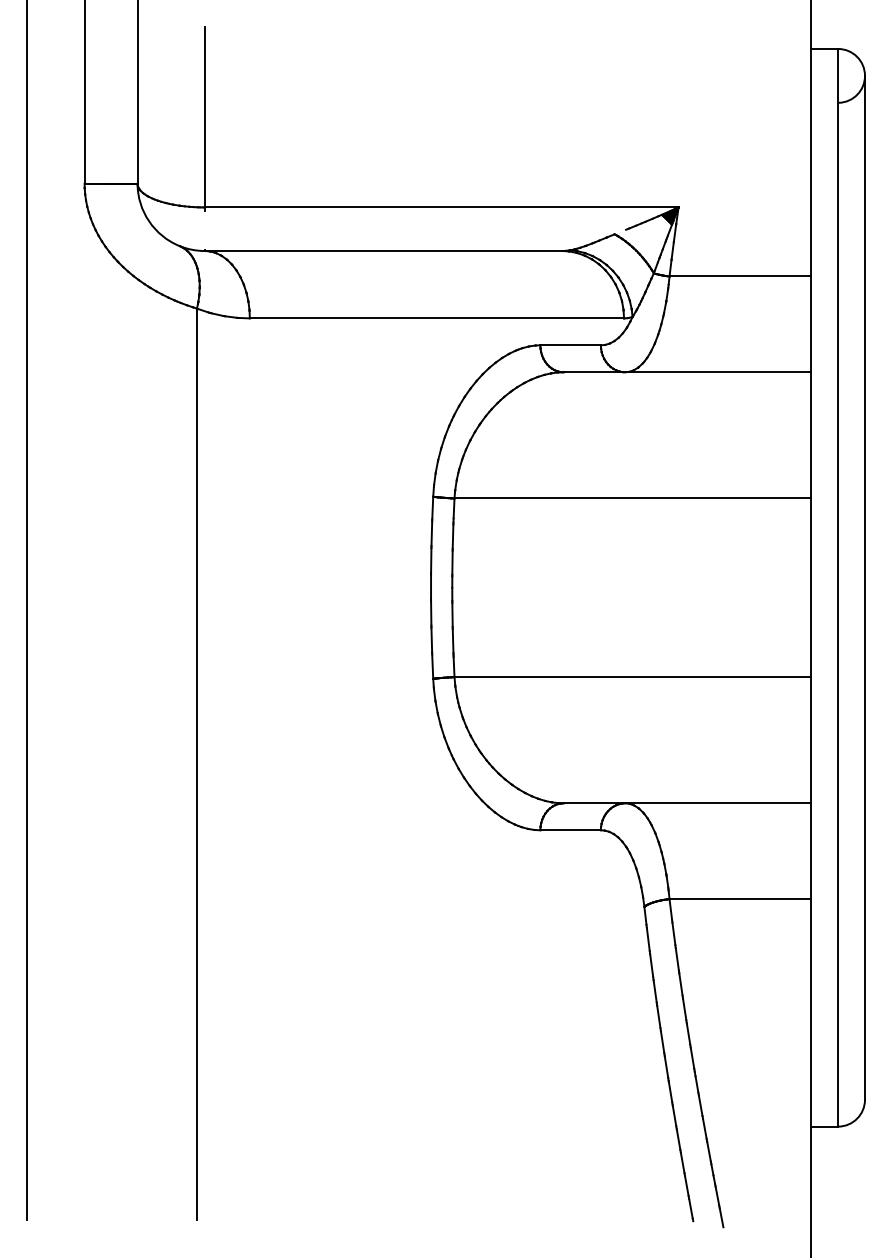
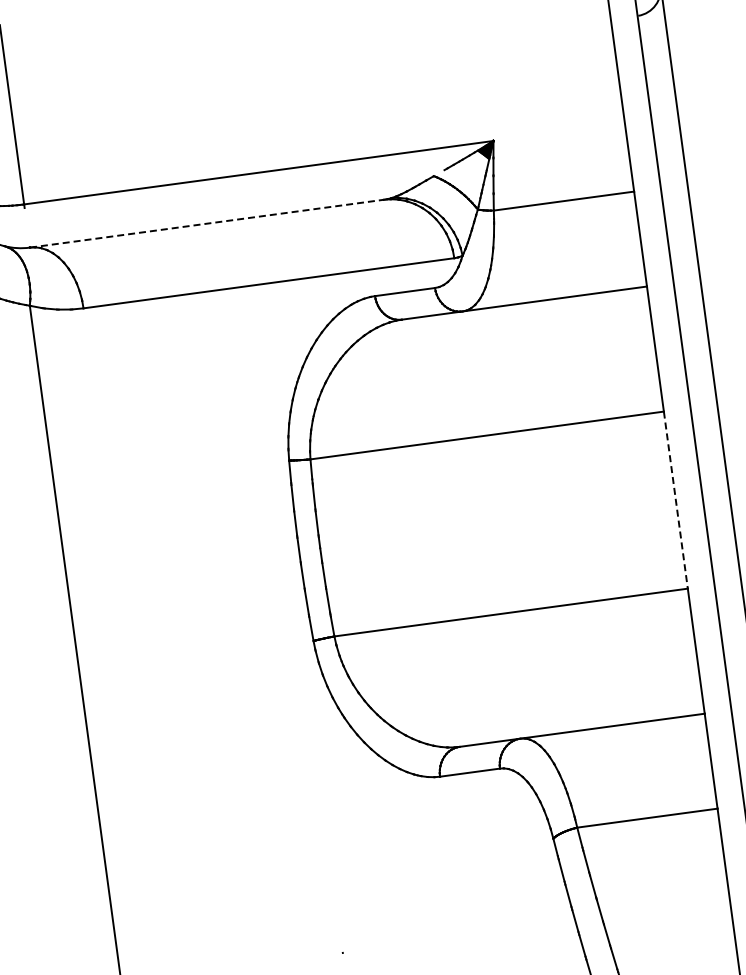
line: (383, 251) -> (207, 224), solid -> dashed
line: (811, 588) -> (676, 500), solid -> dashed

